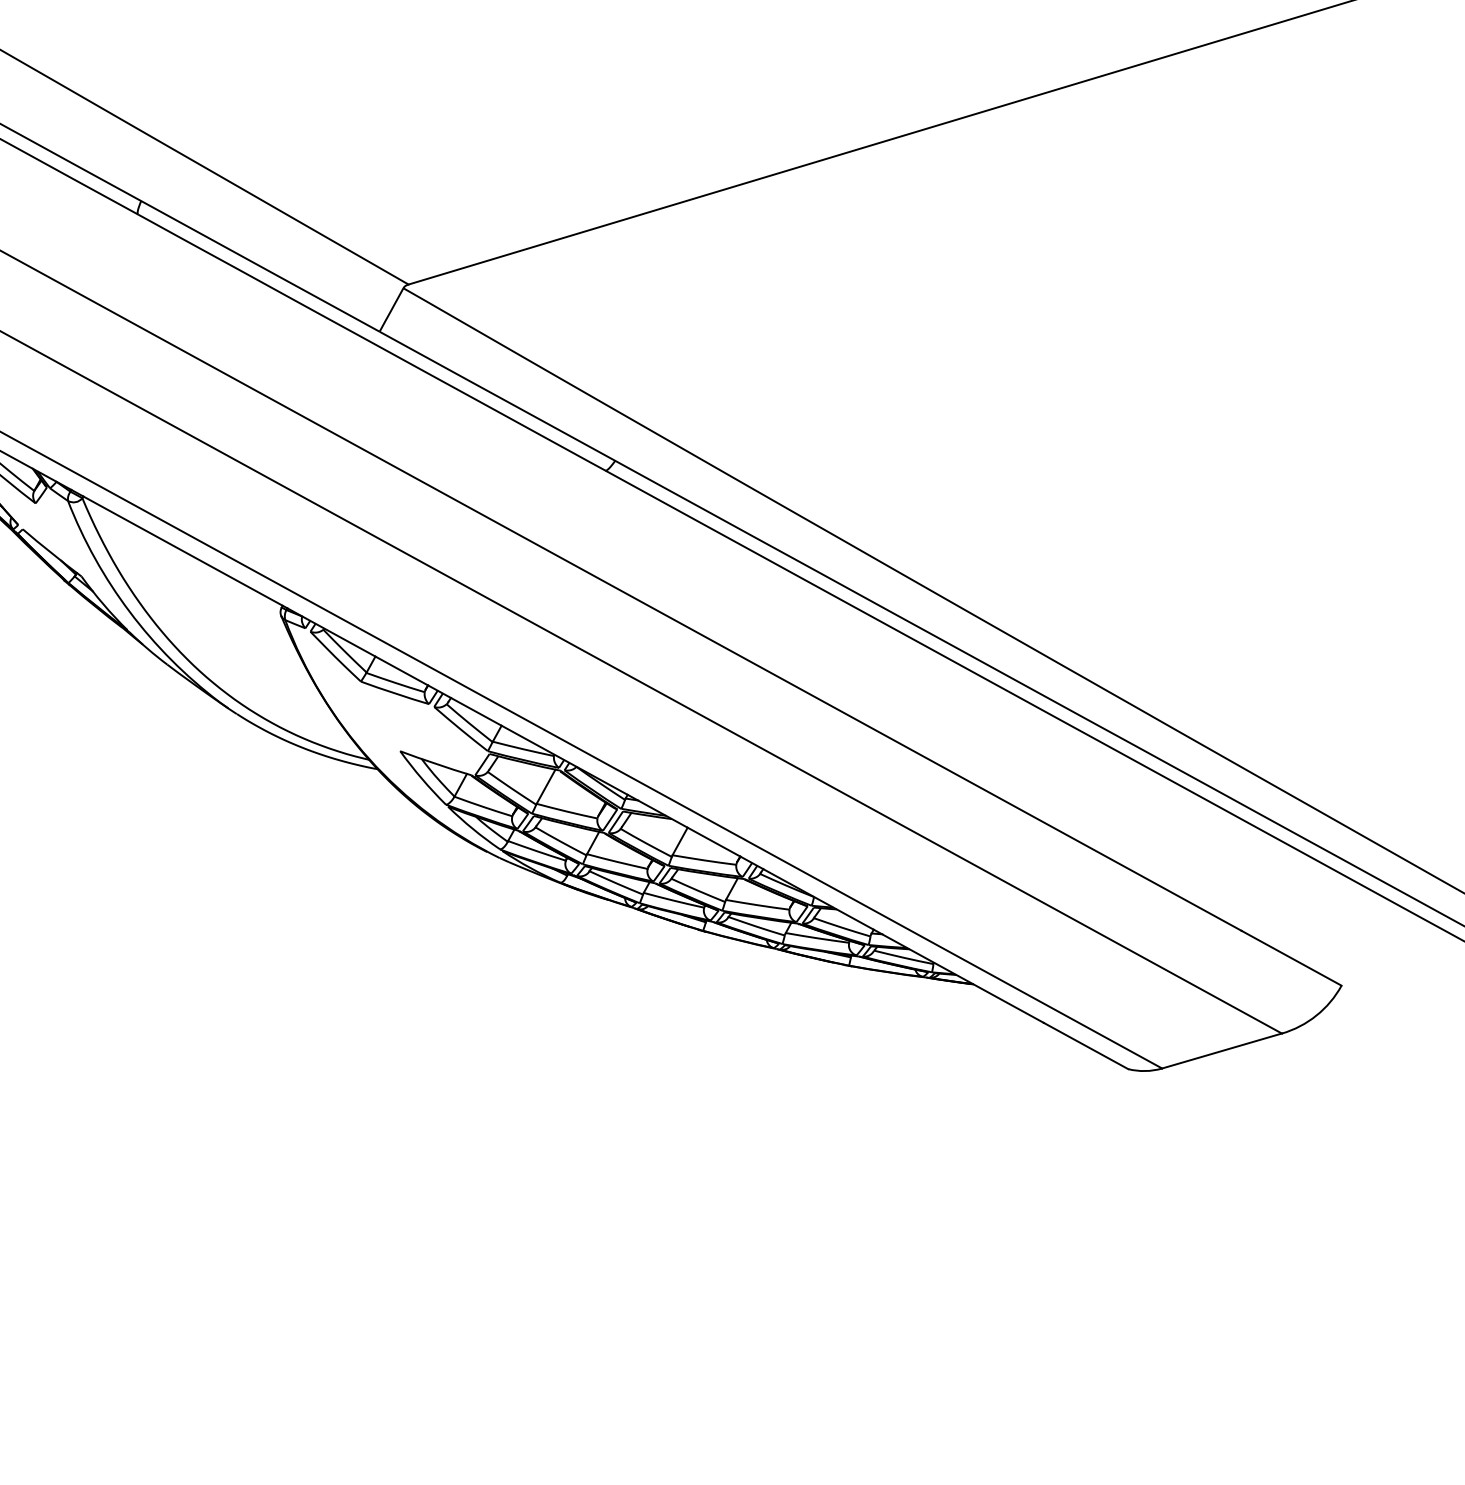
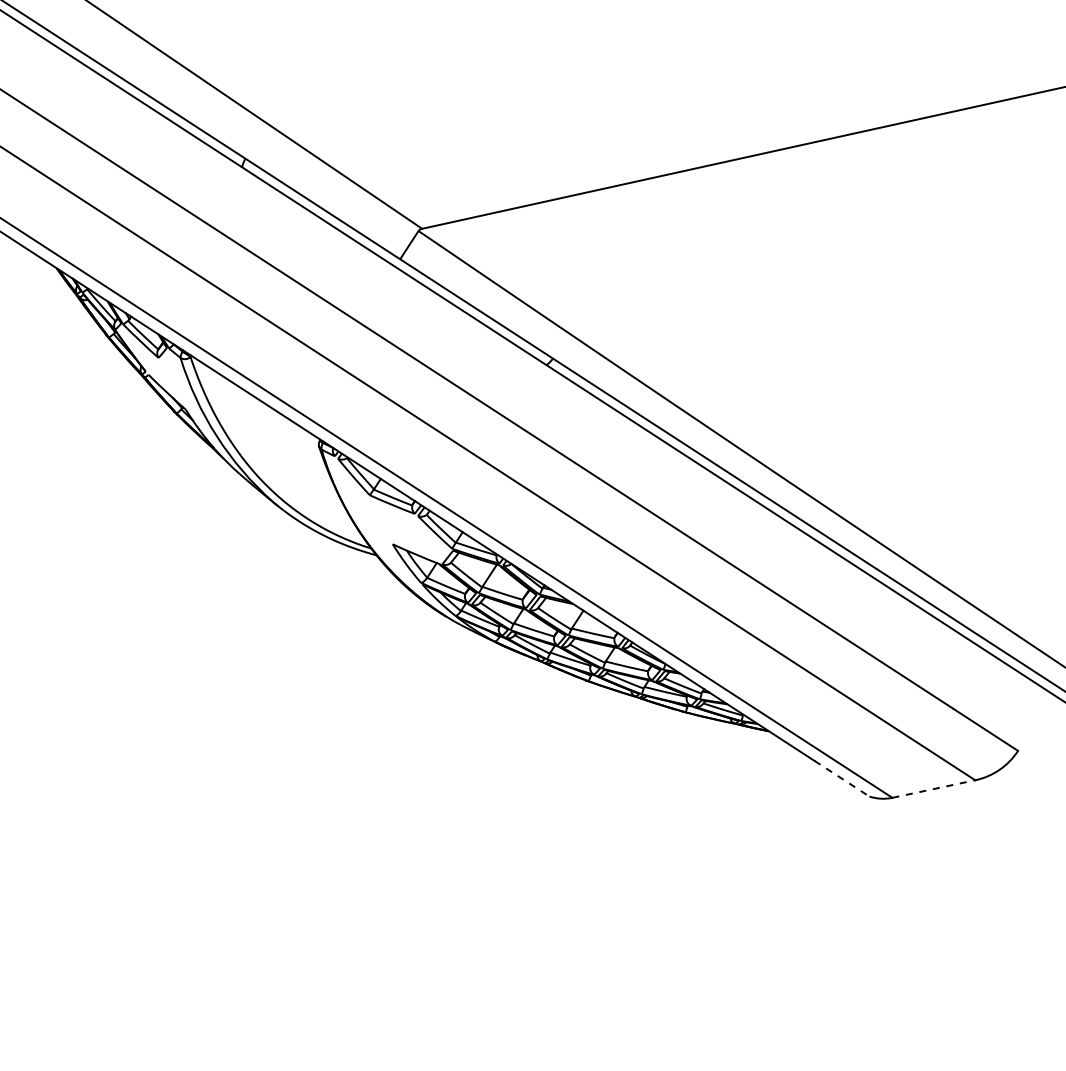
line: (1086, 1045) -> (842, 778), solid -> dashed
line: (1222, 1050) -> (934, 788), solid -> dashed

